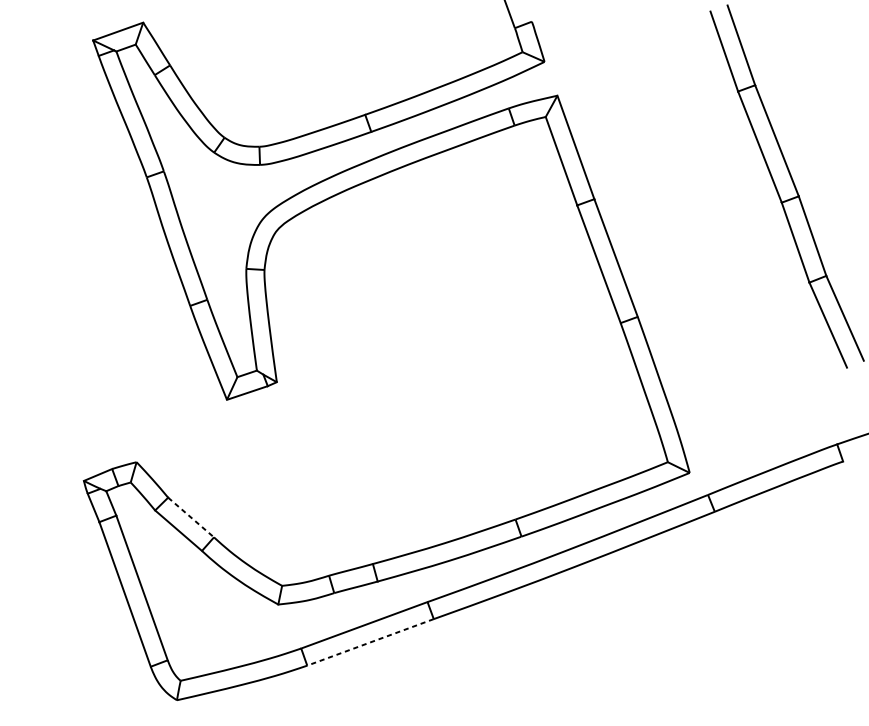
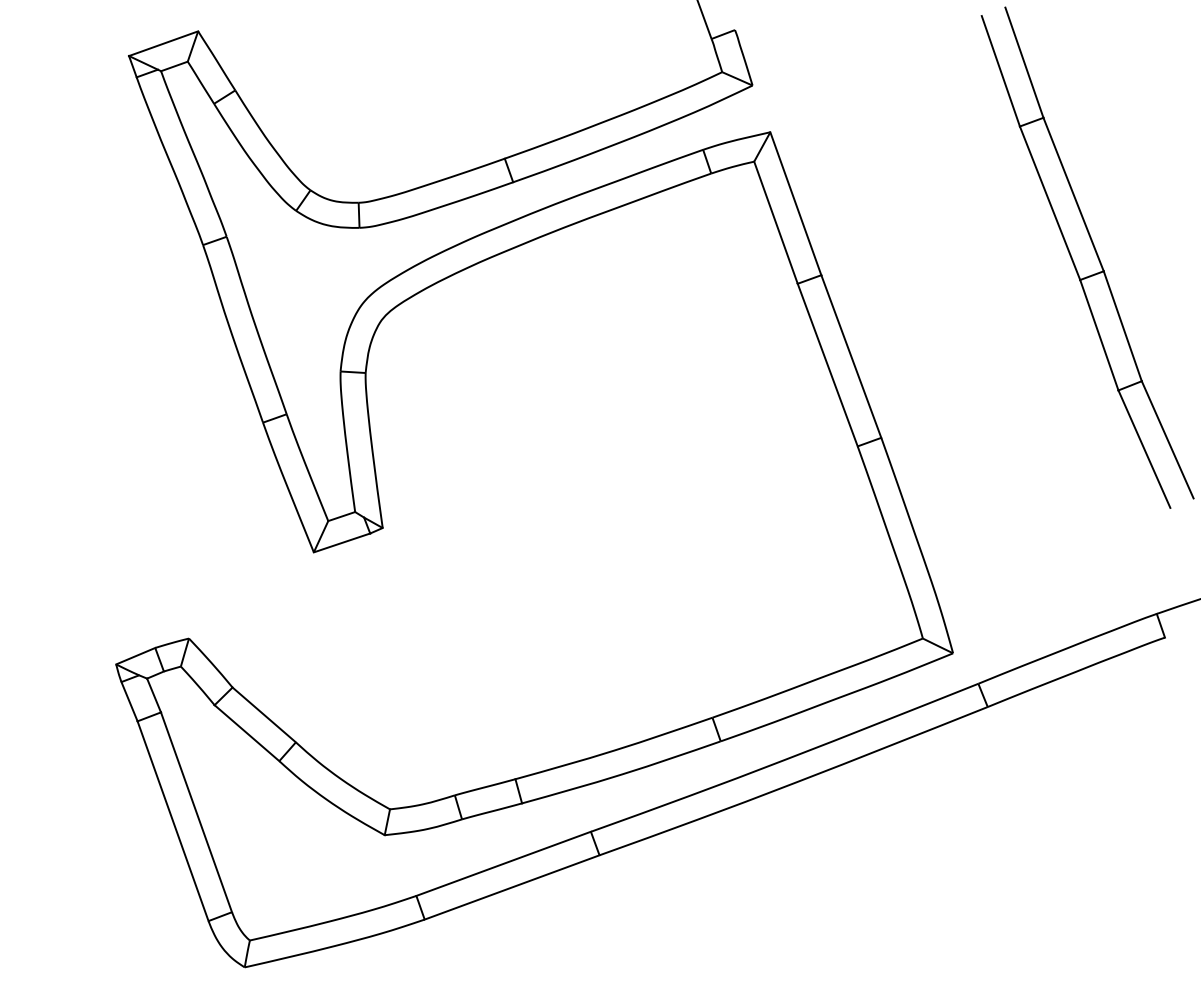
line: (191, 517) -> (264, 714), dashed -> solid
line: (370, 642) -> (511, 887), dashed -> solid

